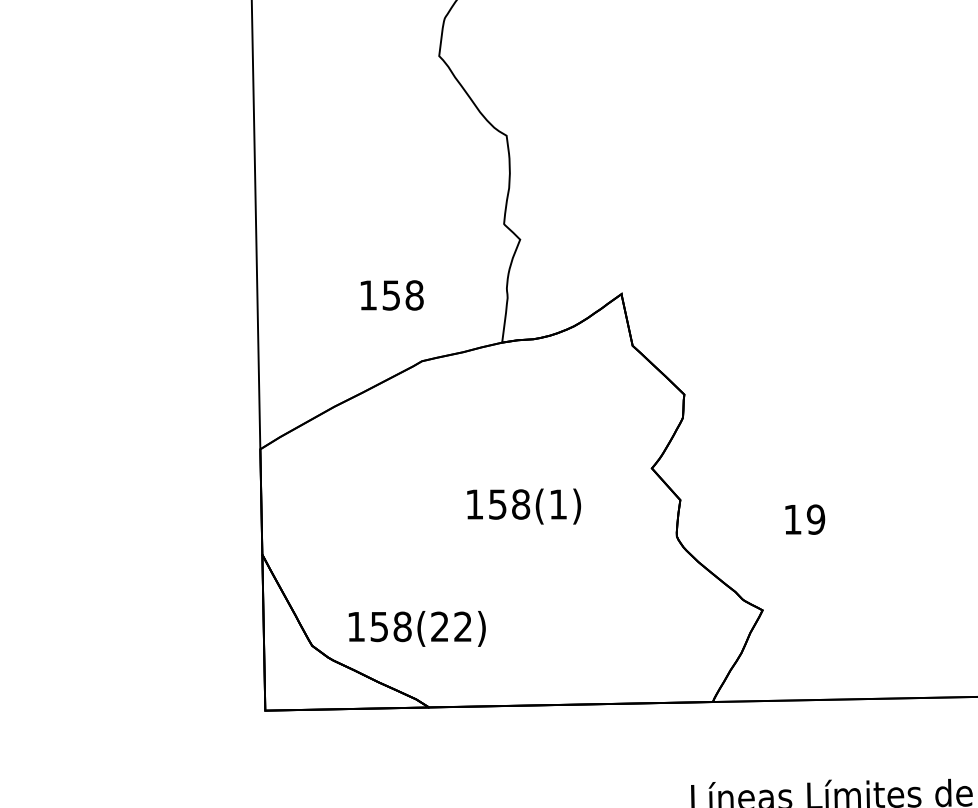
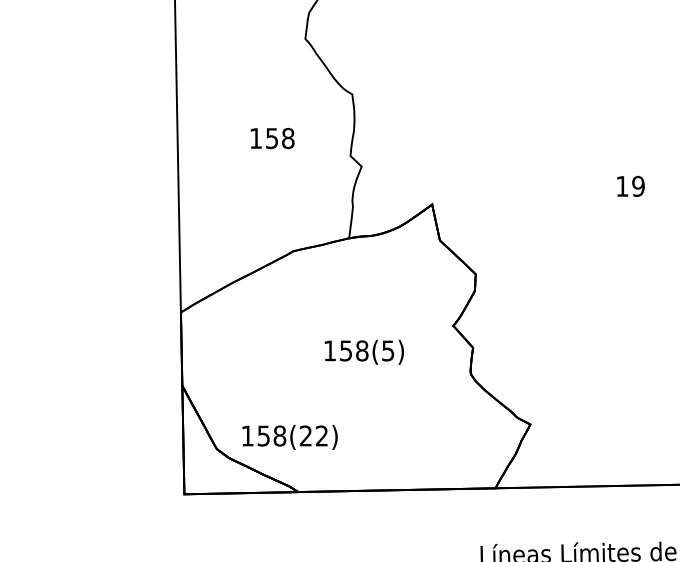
text: (391, 295) -> (272, 138), moved
text: (558, 503) -> (388, 350), 158(1) -> 158(5)
text: (804, 518) -> (630, 185), moved

